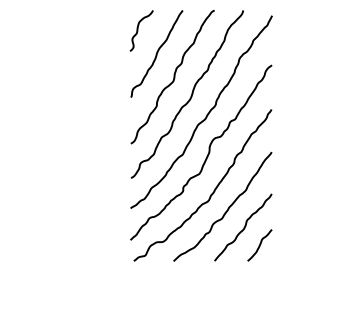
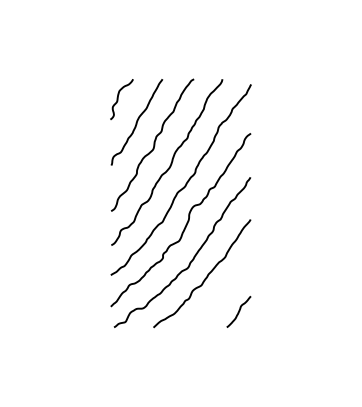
curve: (244, 226) -> (223, 293), removed

